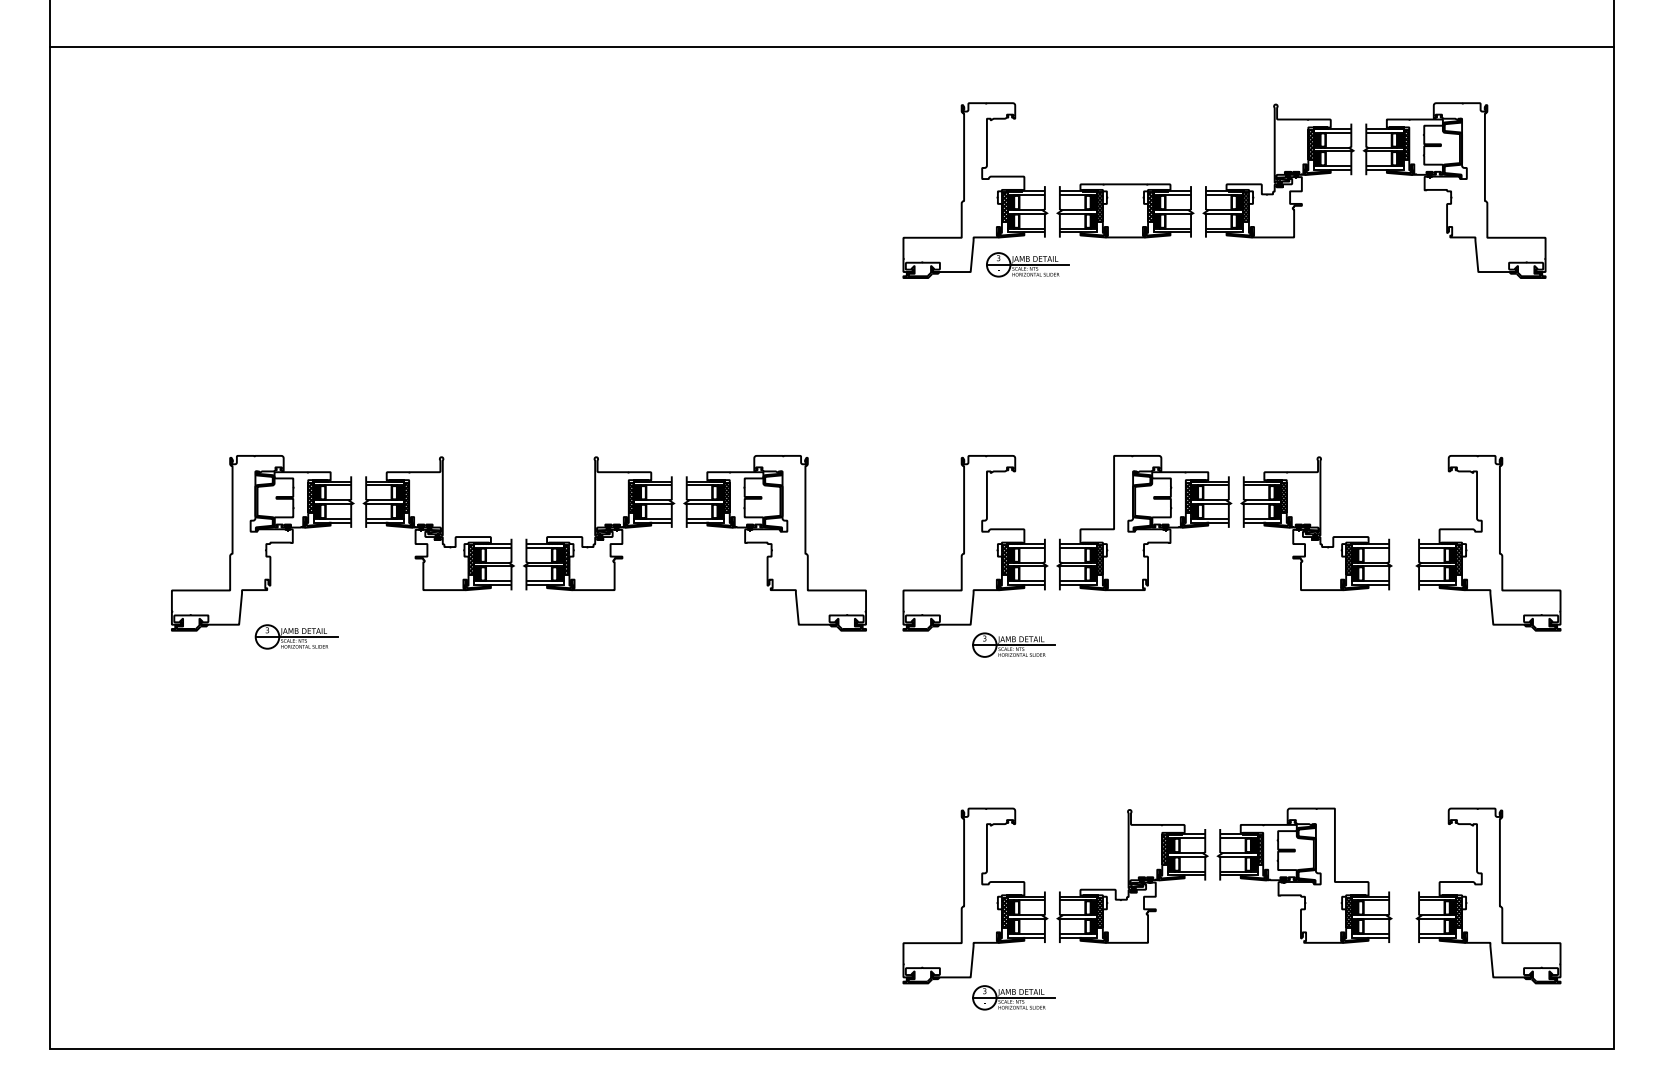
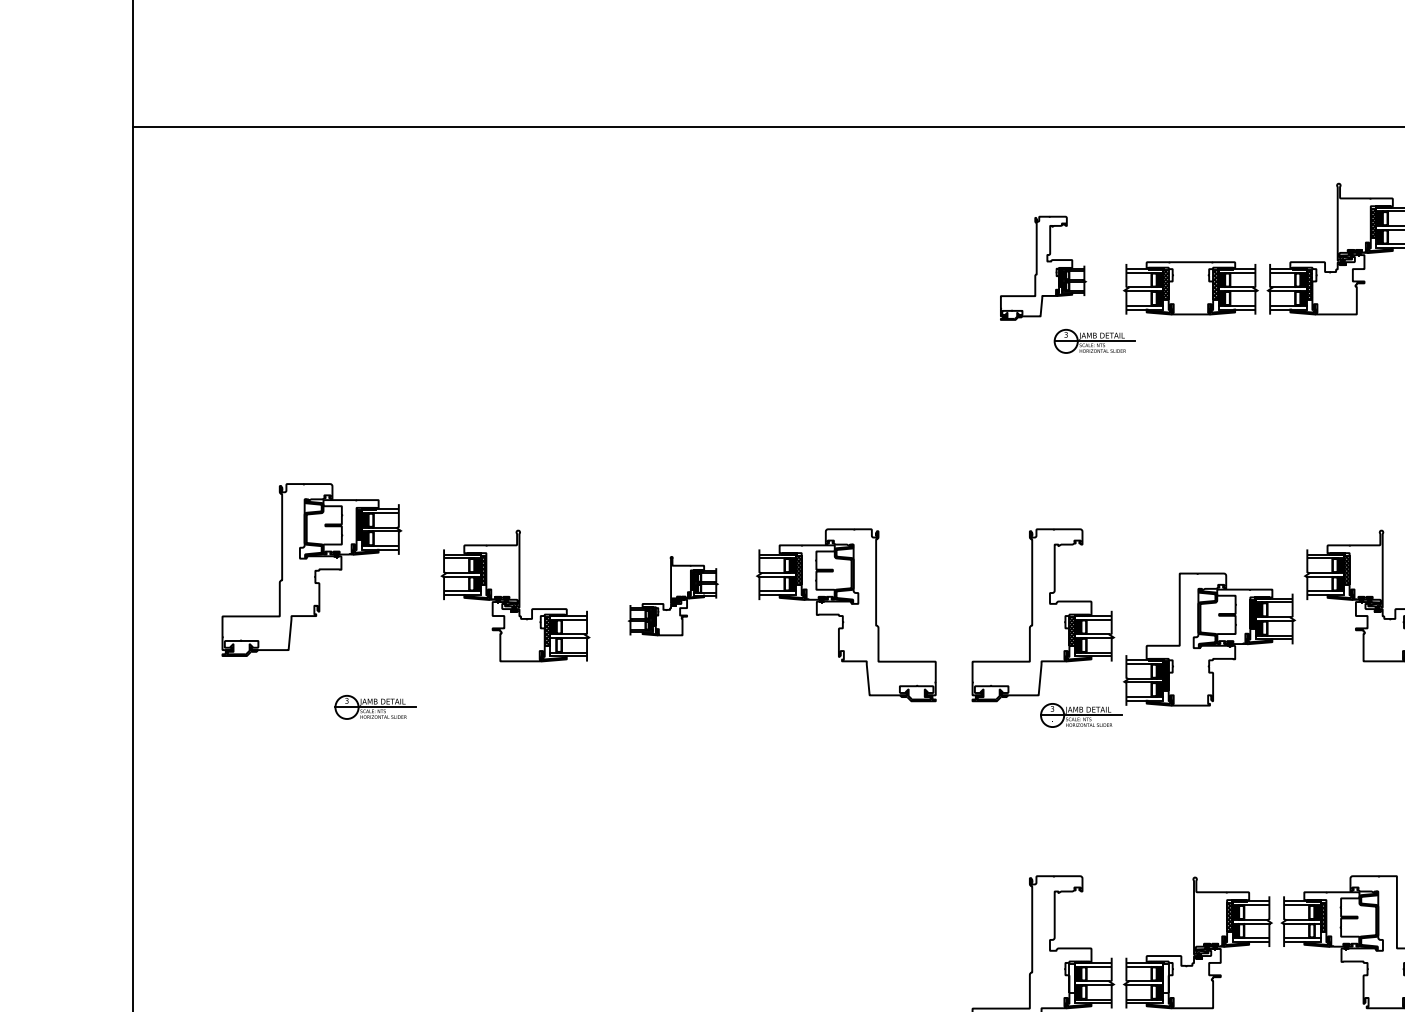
part: (975, 190) -> (1043, 268), size x0.6
part: (599, 523) -> (673, 595), size x0.6
part: (1144, 523) -> (1209, 640), moved
part: (262, 543) -> (311, 570), moved
fill: (477, 573) -> (553, 644), removed
fill: (1253, 863) -> (1316, 930), removed
hatch: (1004, 912) -> (1071, 978), removed
hatch: (1099, 912) -> (1165, 978), removed

